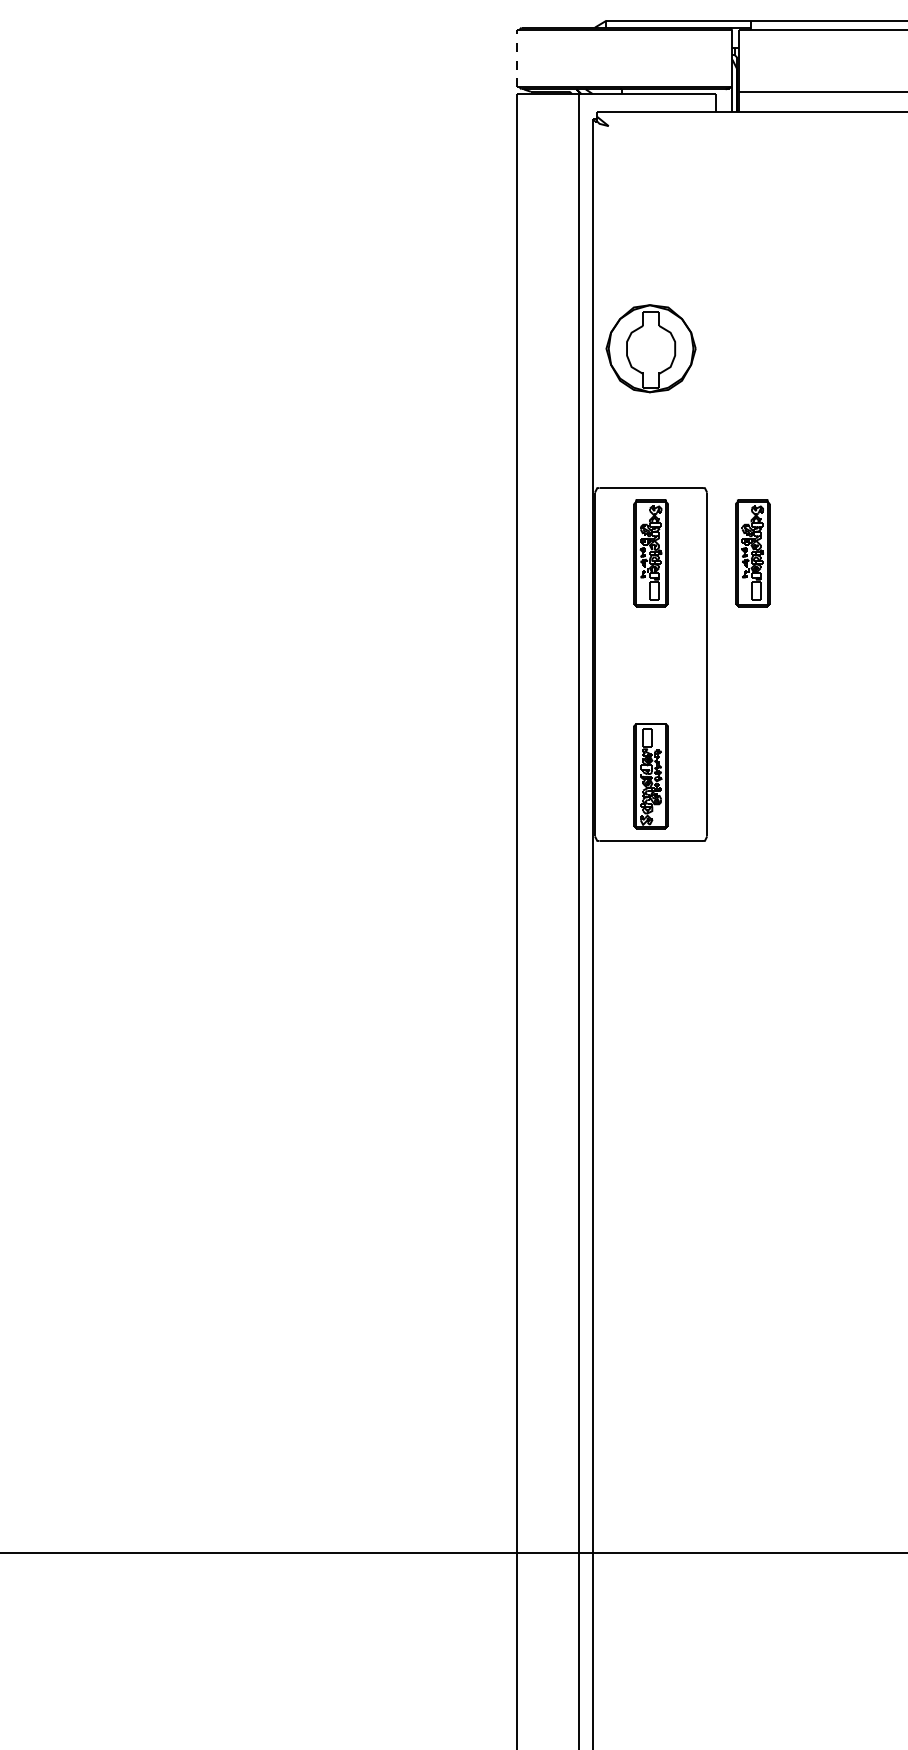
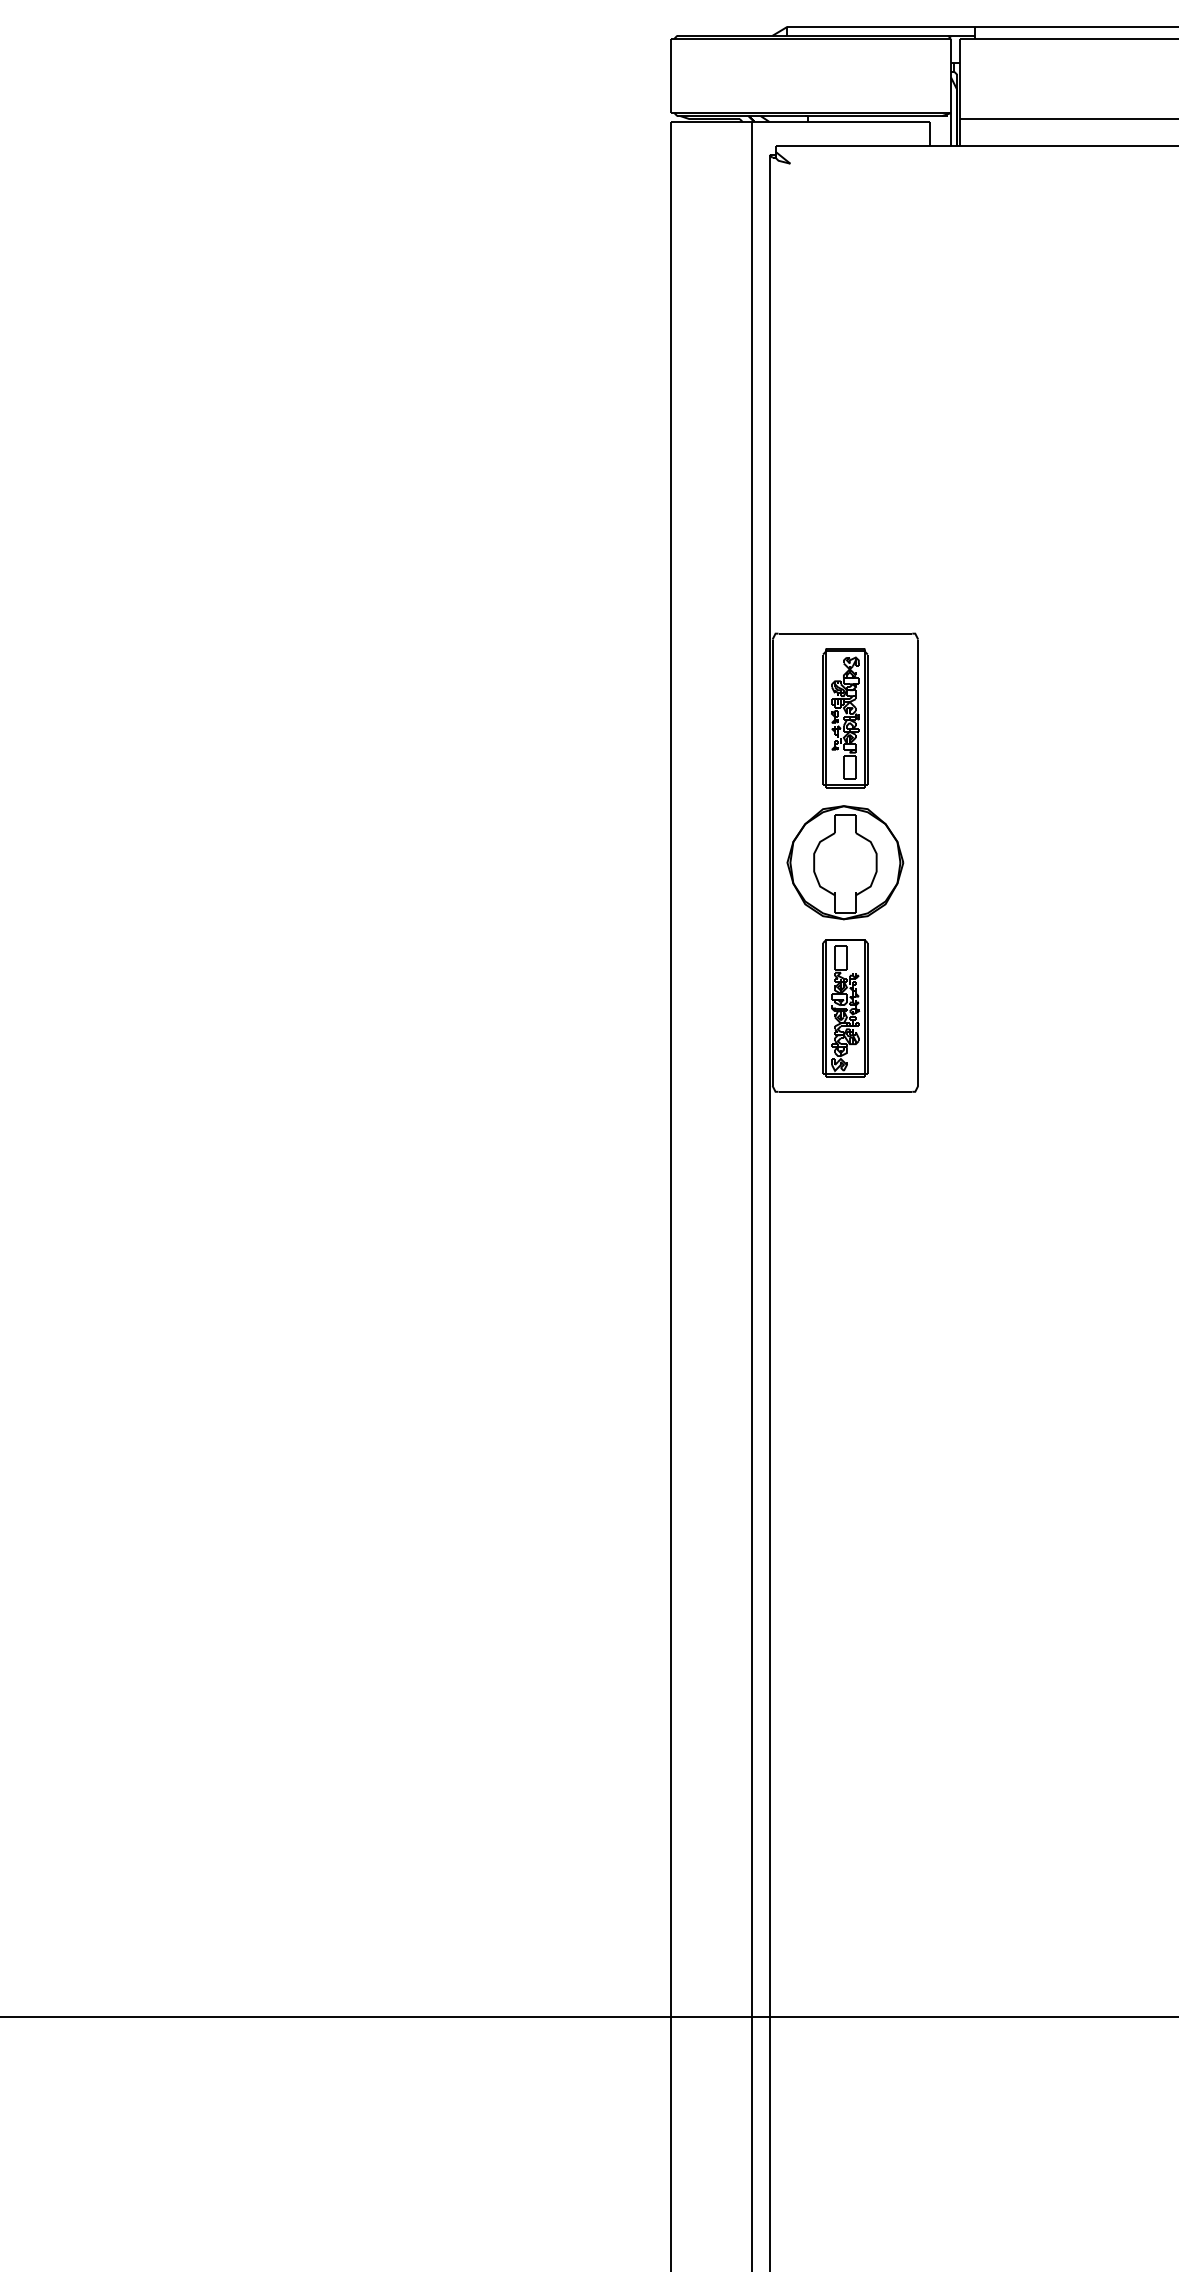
line: (517, 58) -> (671, 75), dashed -> solid
part: (651, 348) -> (845, 862), moved
part: (752, 553) -> (977, 718), removed

